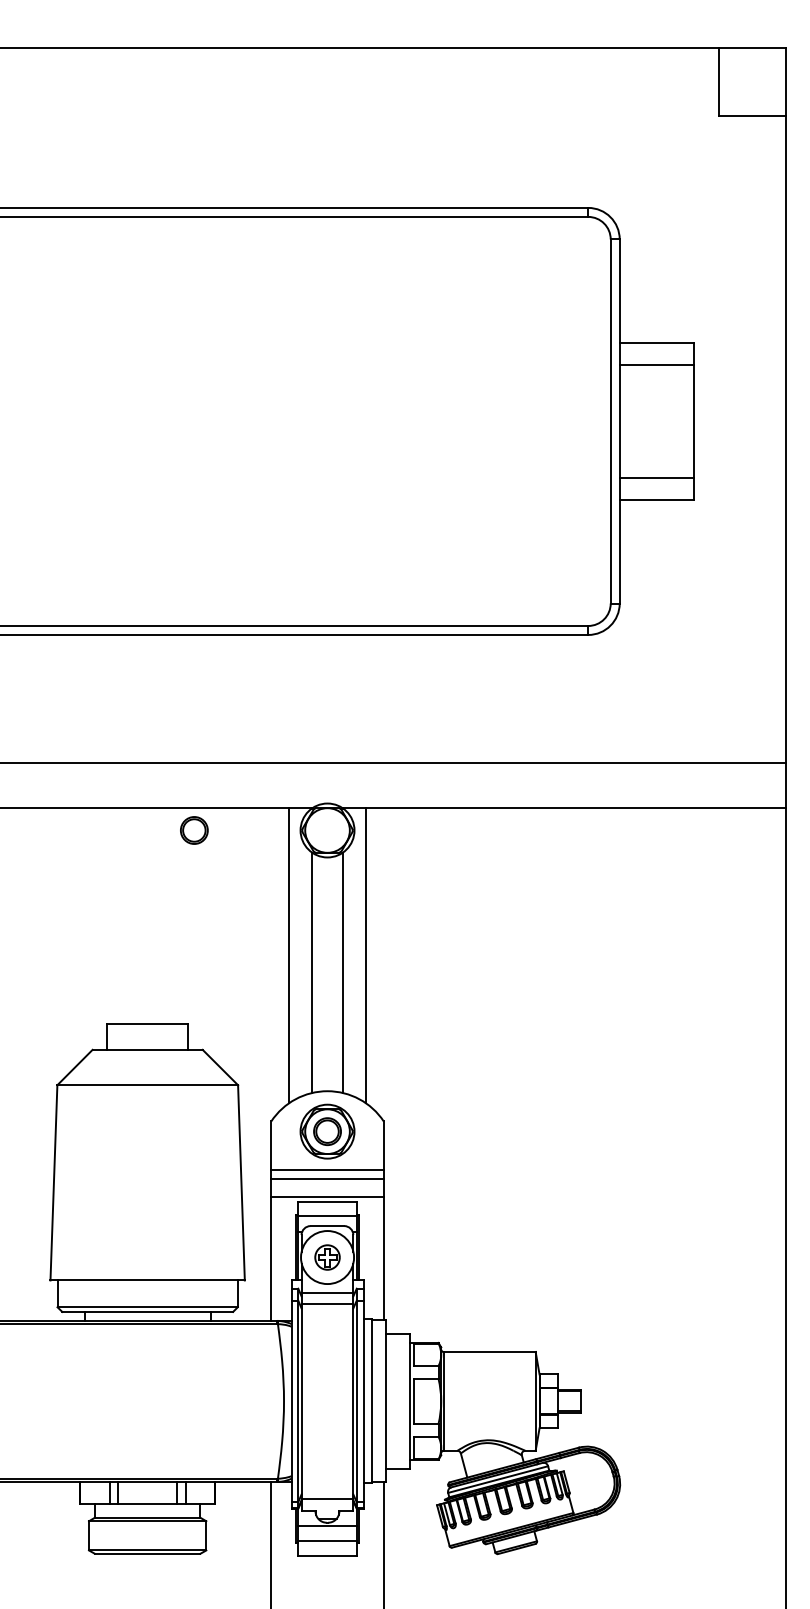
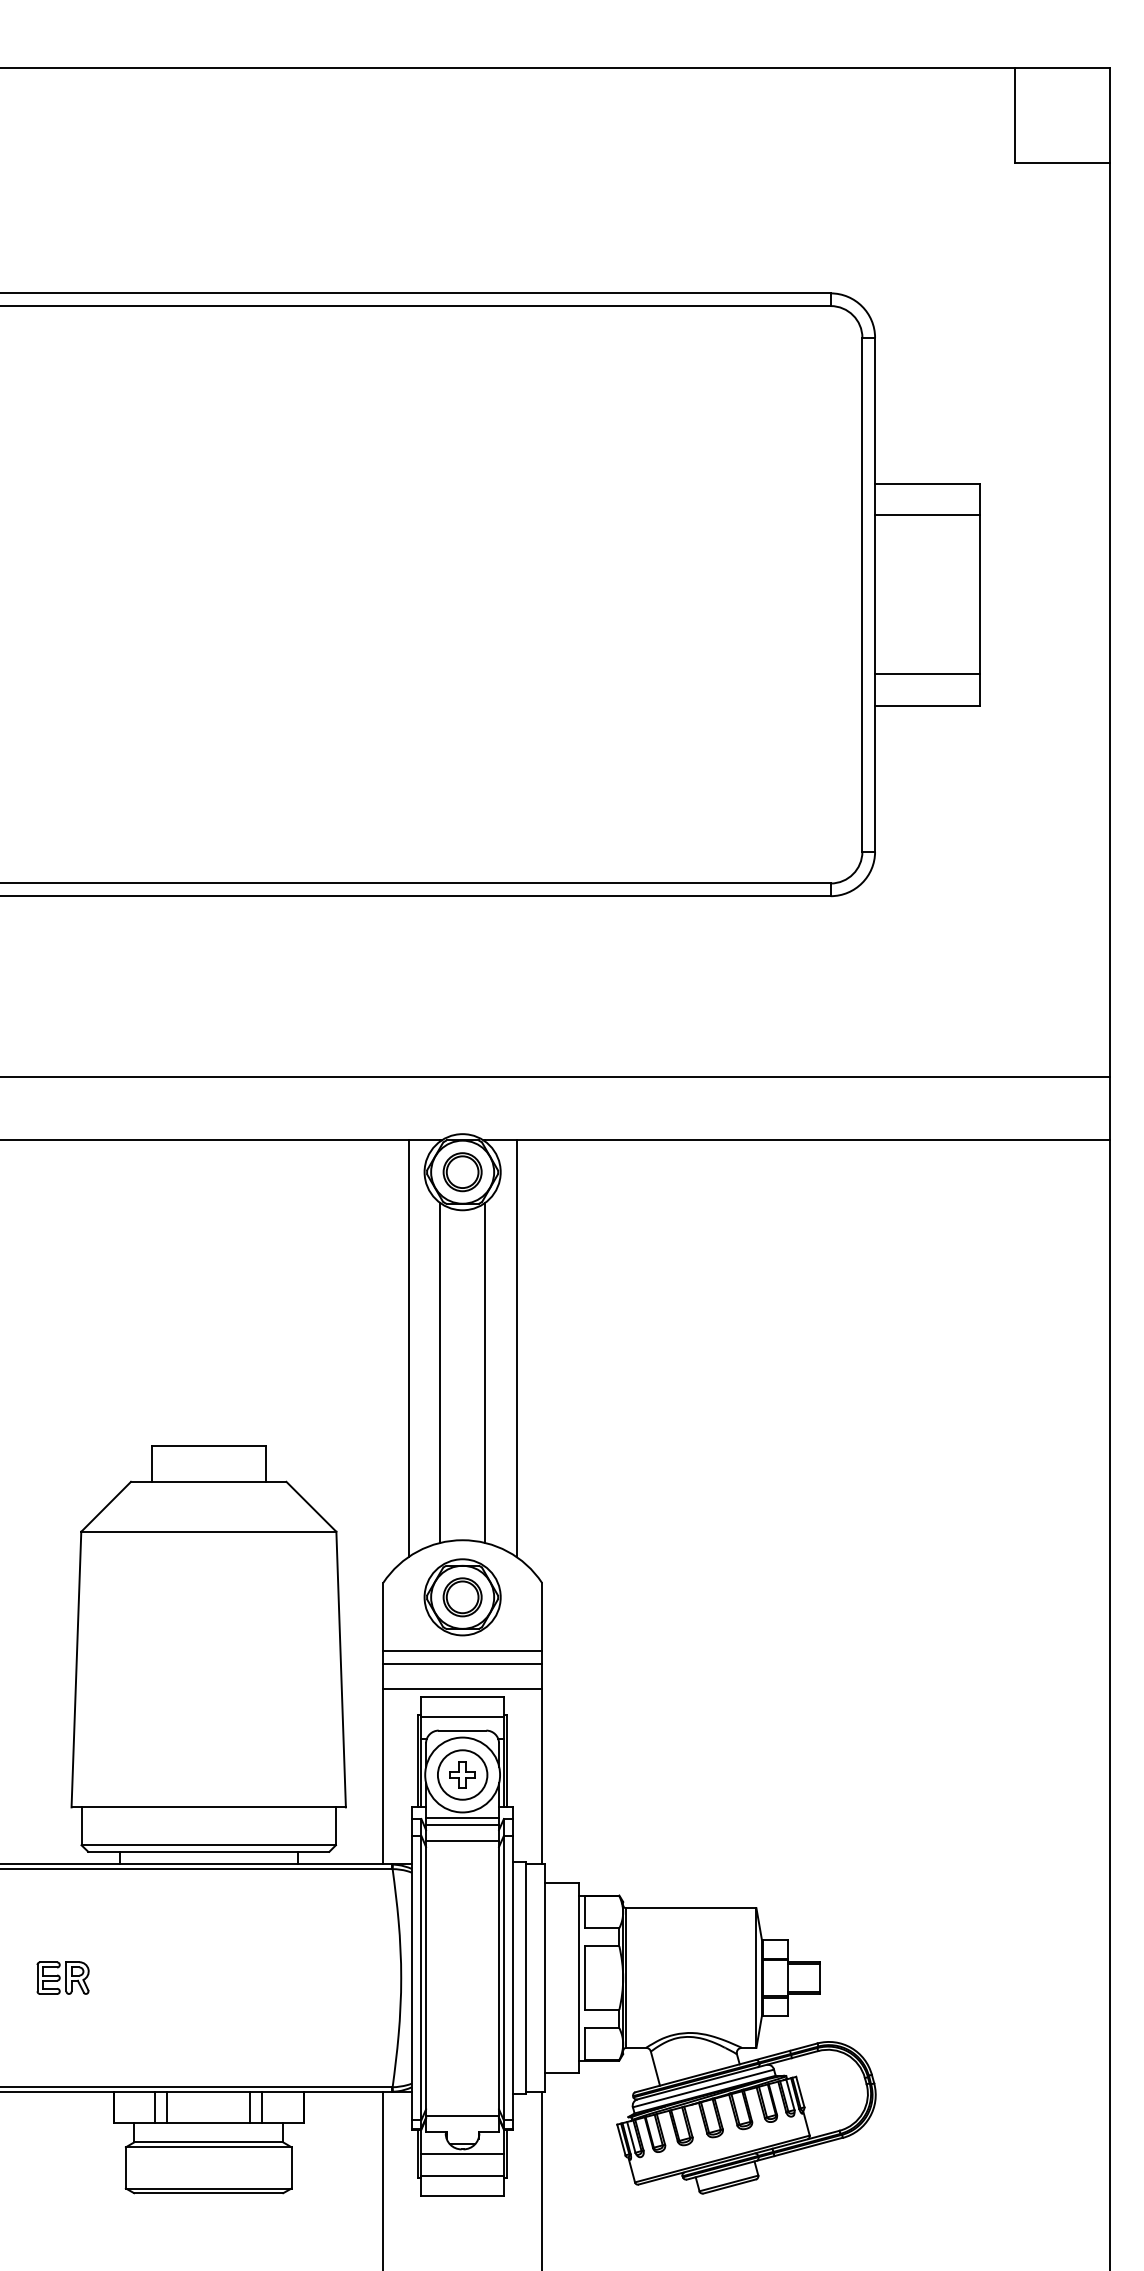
part: (194, 830) -> (462, 1172), moved
circle: (327, 1257) -> (462, 1774), size x1.43
line: (327, 1288) -> (462, 1818), added
part: (44, 1400) -> (62, 1977), added

